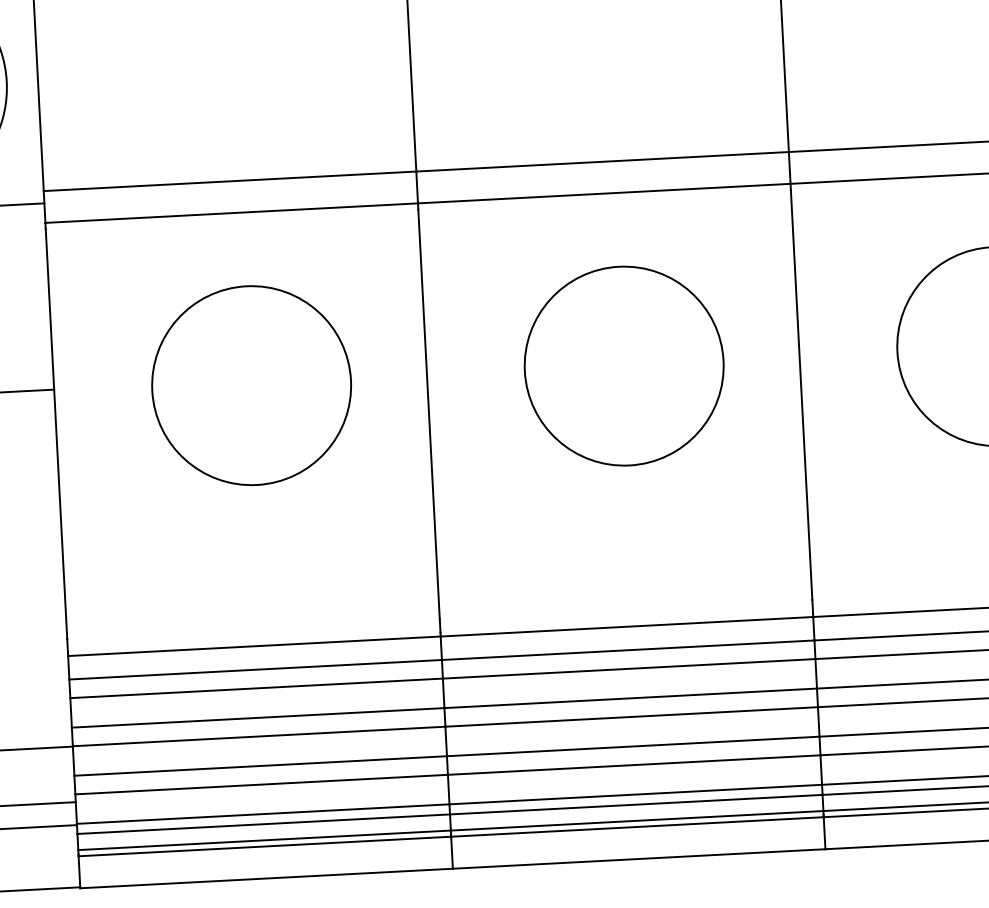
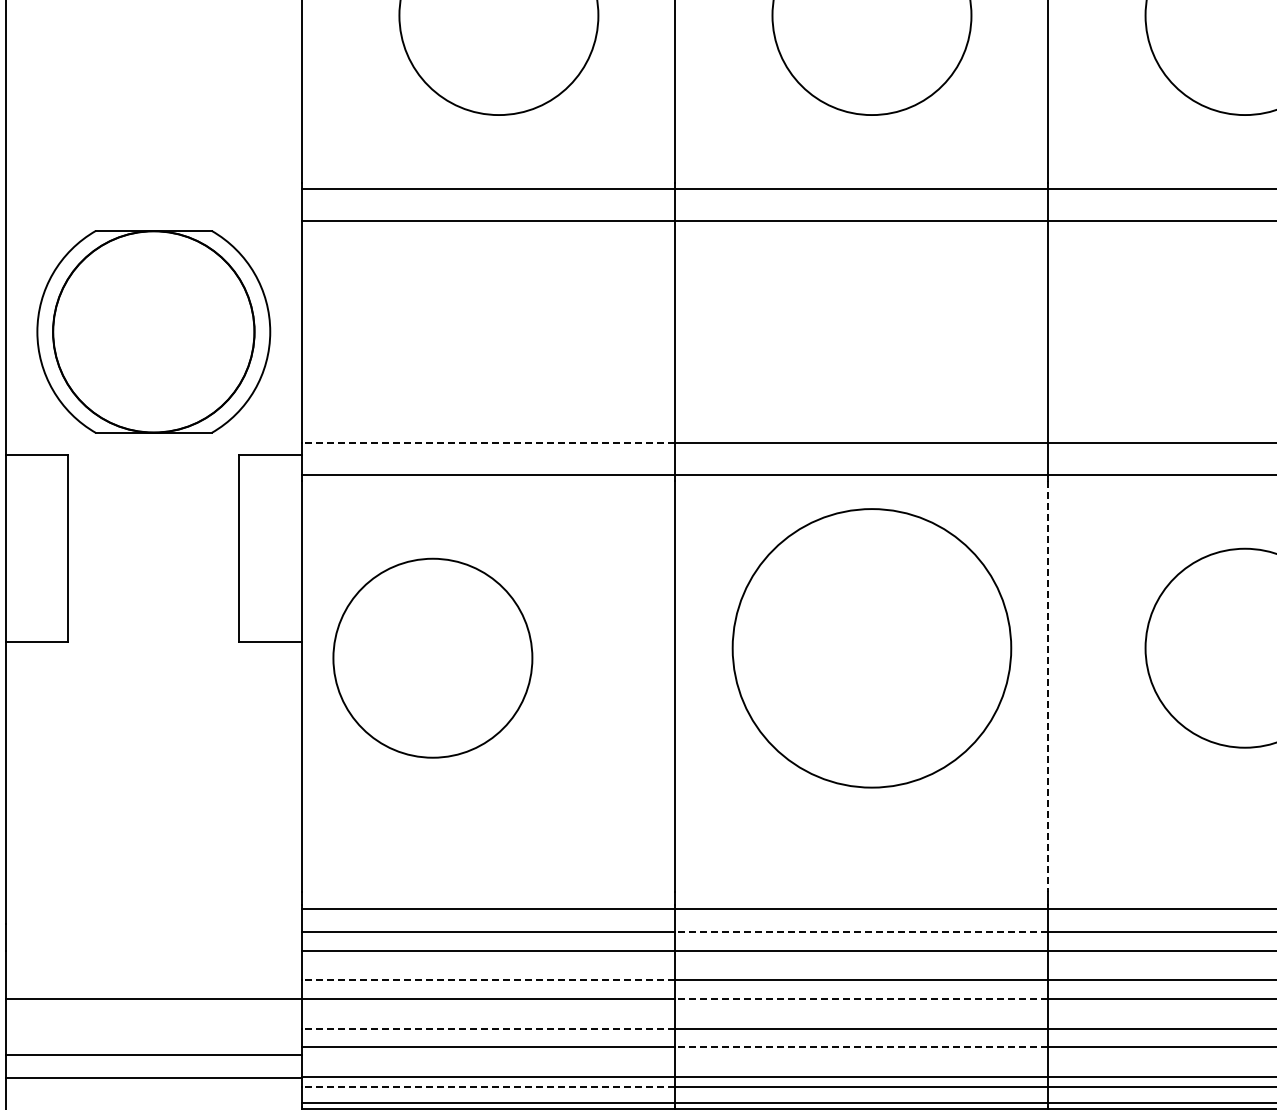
line: (230, 181) -> (488, 443), solid -> dashed
circle: (623, 365) -> (871, 647), size x1.4
circle: (251, 384) -> (432, 657), moved
line: (801, 395) -> (1047, 686), solid -> dashed
line: (628, 650) -> (861, 932), solid -> dashed
line: (632, 716) -> (861, 998), solid -> dashed
line: (258, 717) -> (488, 980), solid -> dashed
line: (261, 765) -> (488, 1028), solid -> dashed
line: (634, 765) -> (861, 1047), solid -> dashed
line: (264, 823) -> (488, 1086), solid -> dashed

